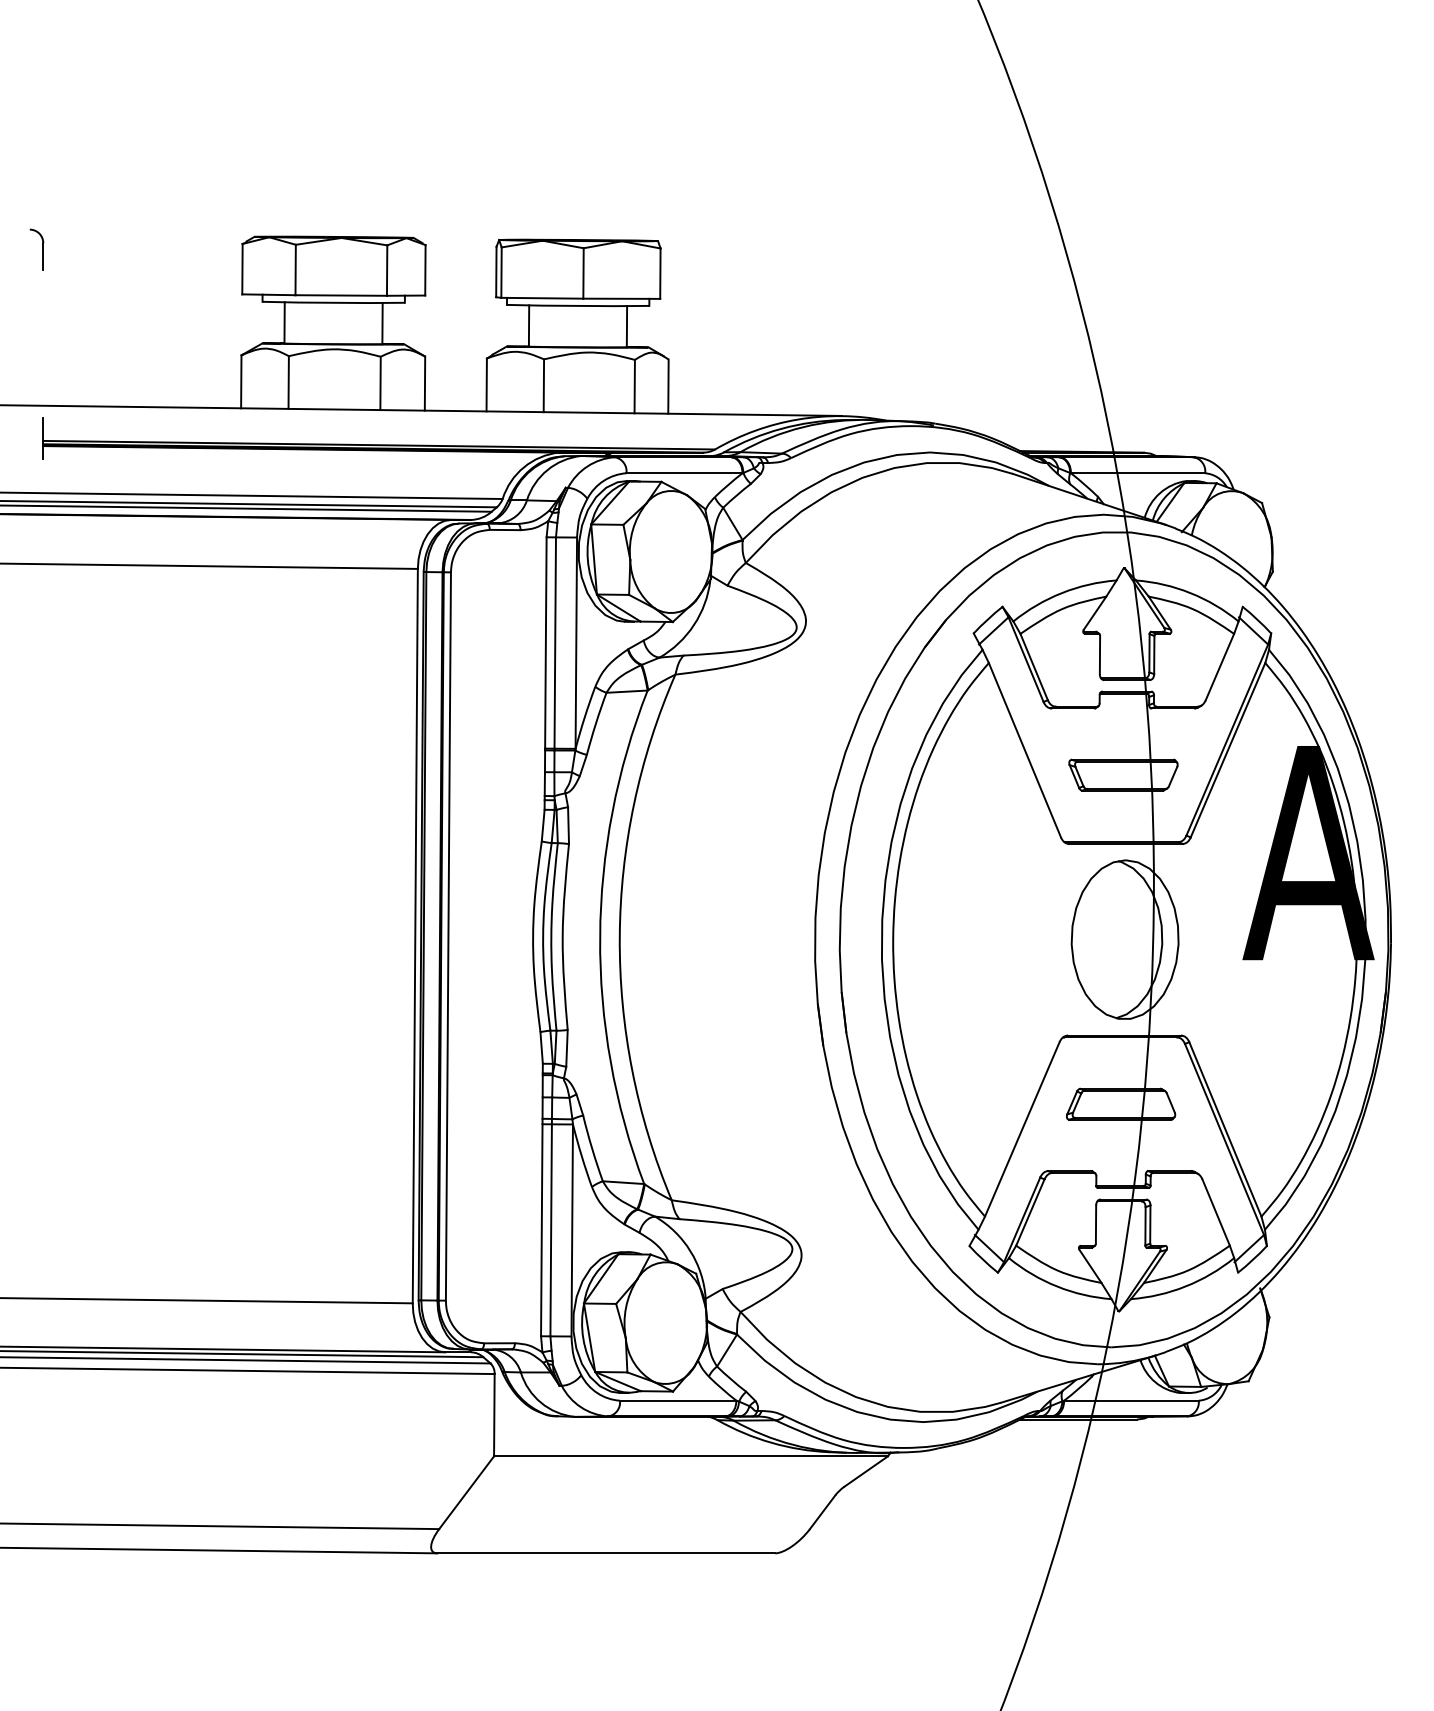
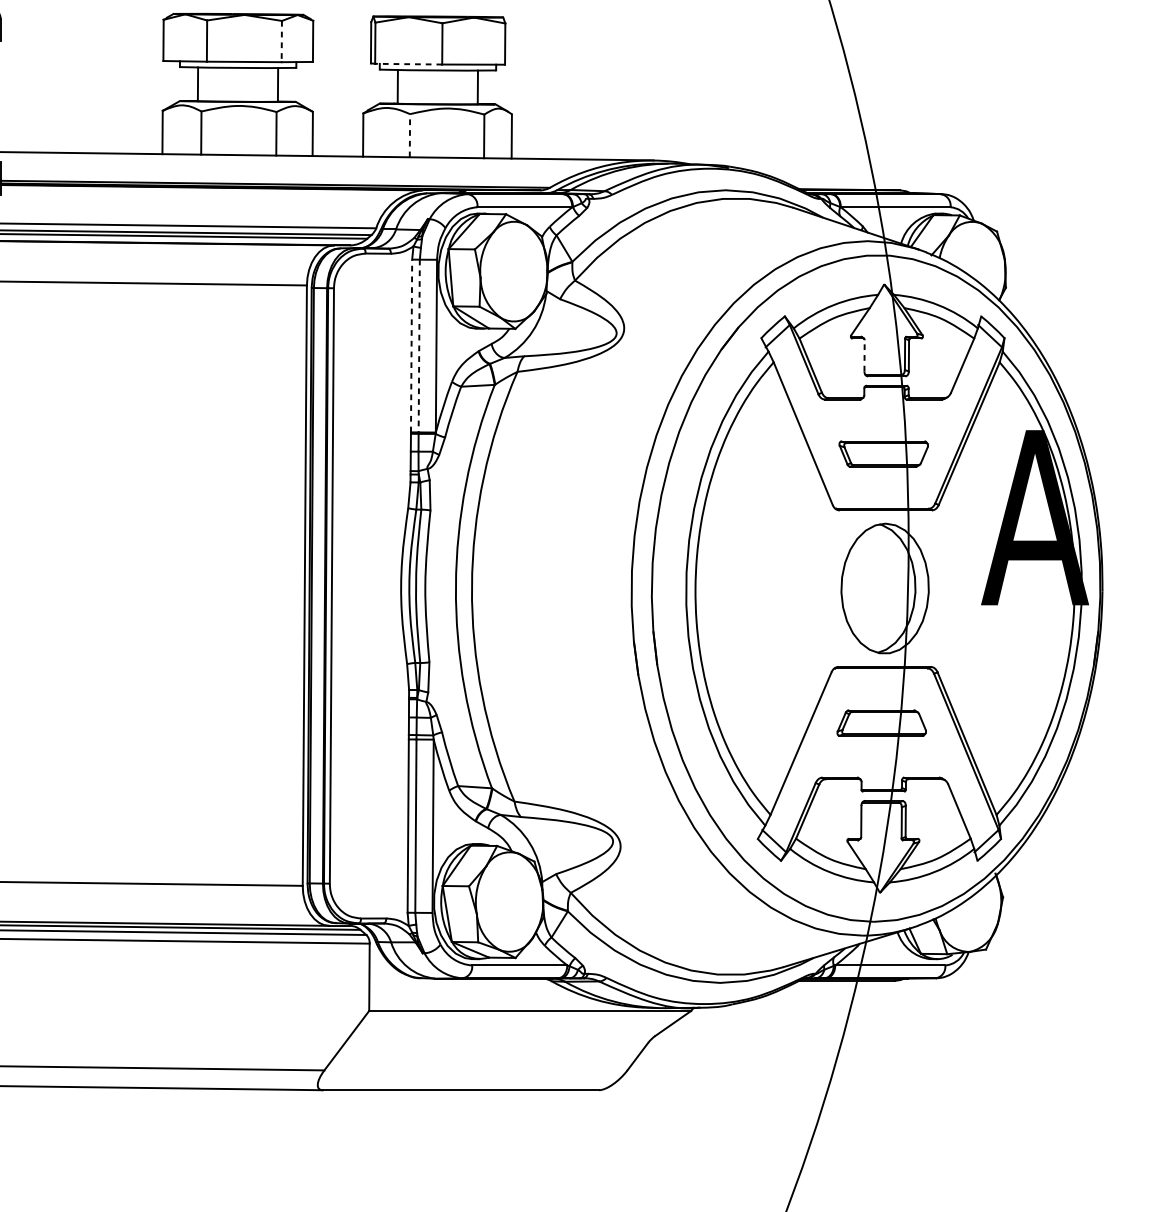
line: (387, 271) -> (282, 42), solid -> dashed
line: (541, 298) -> (408, 64), solid -> dashed
line: (543, 385) -> (409, 135), solid -> dashed
line: (545, 642) -> (411, 345), solid -> dashed
line: (555, 643) -> (419, 346), solid -> dashed
line: (1099, 654) -> (864, 355), solid -> dashed

